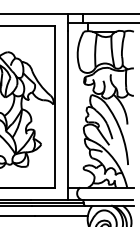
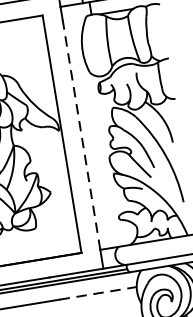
line: (67, 109) -> (80, 134), solid -> dashed
line: (62, 216) -> (99, 293), solid -> dashed

